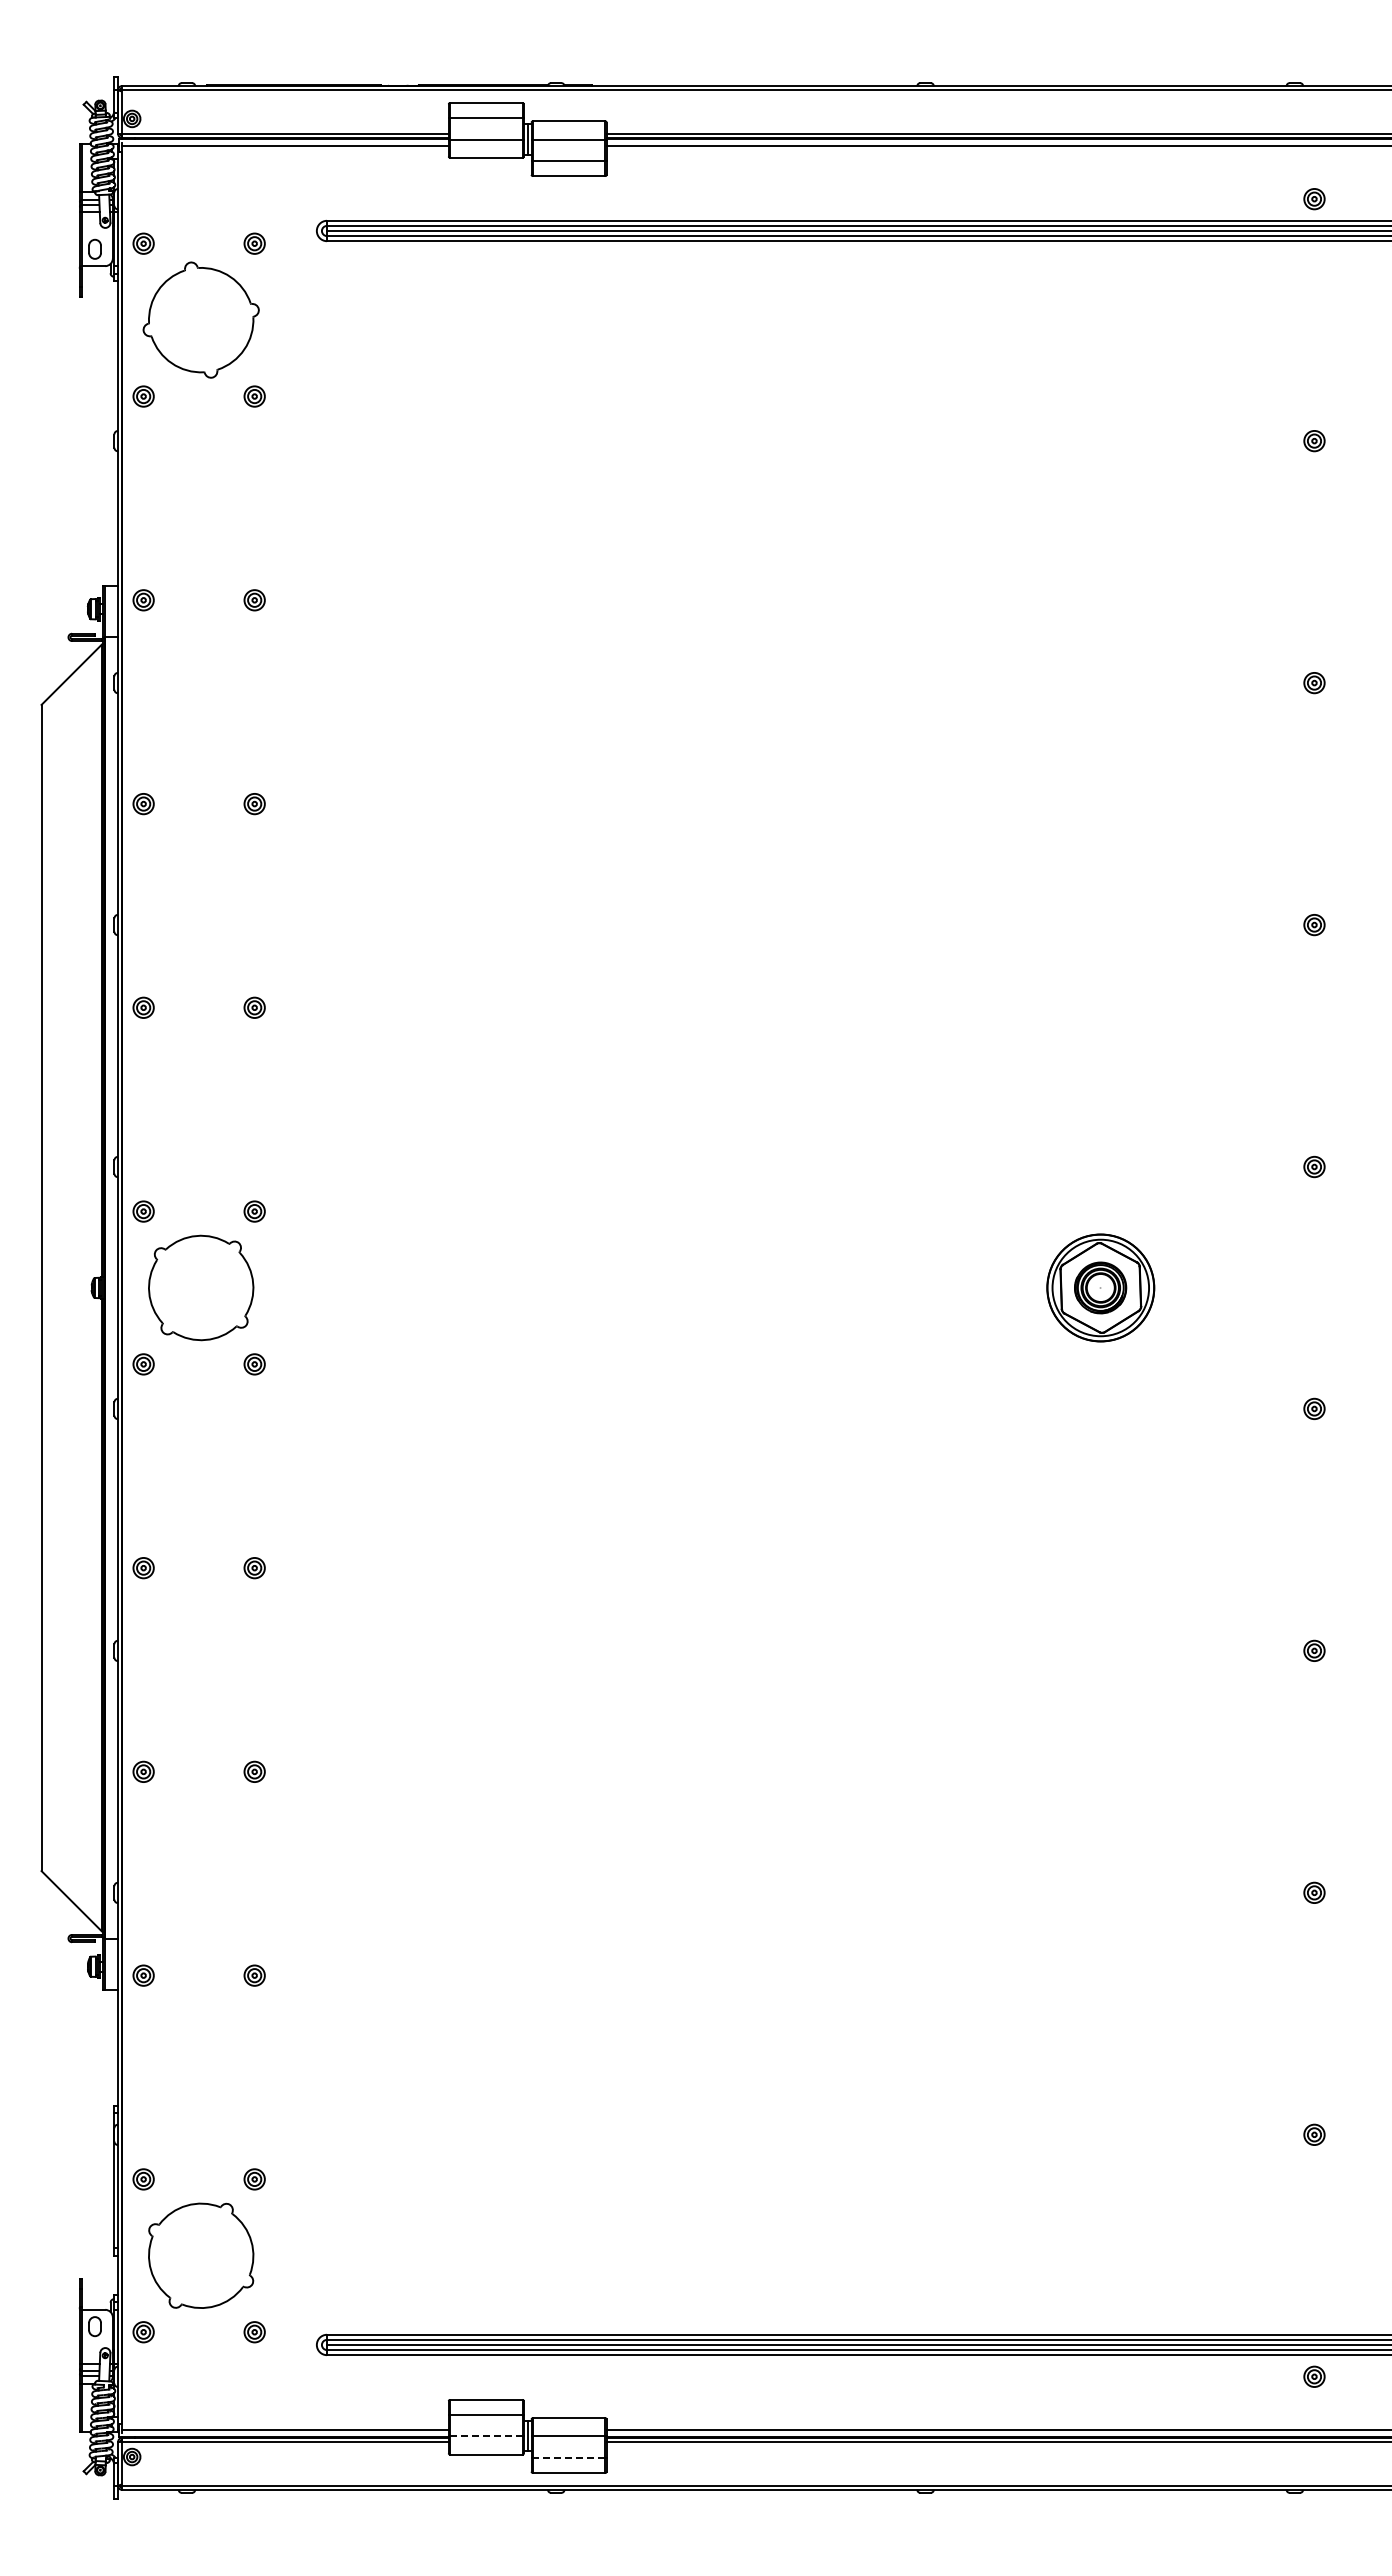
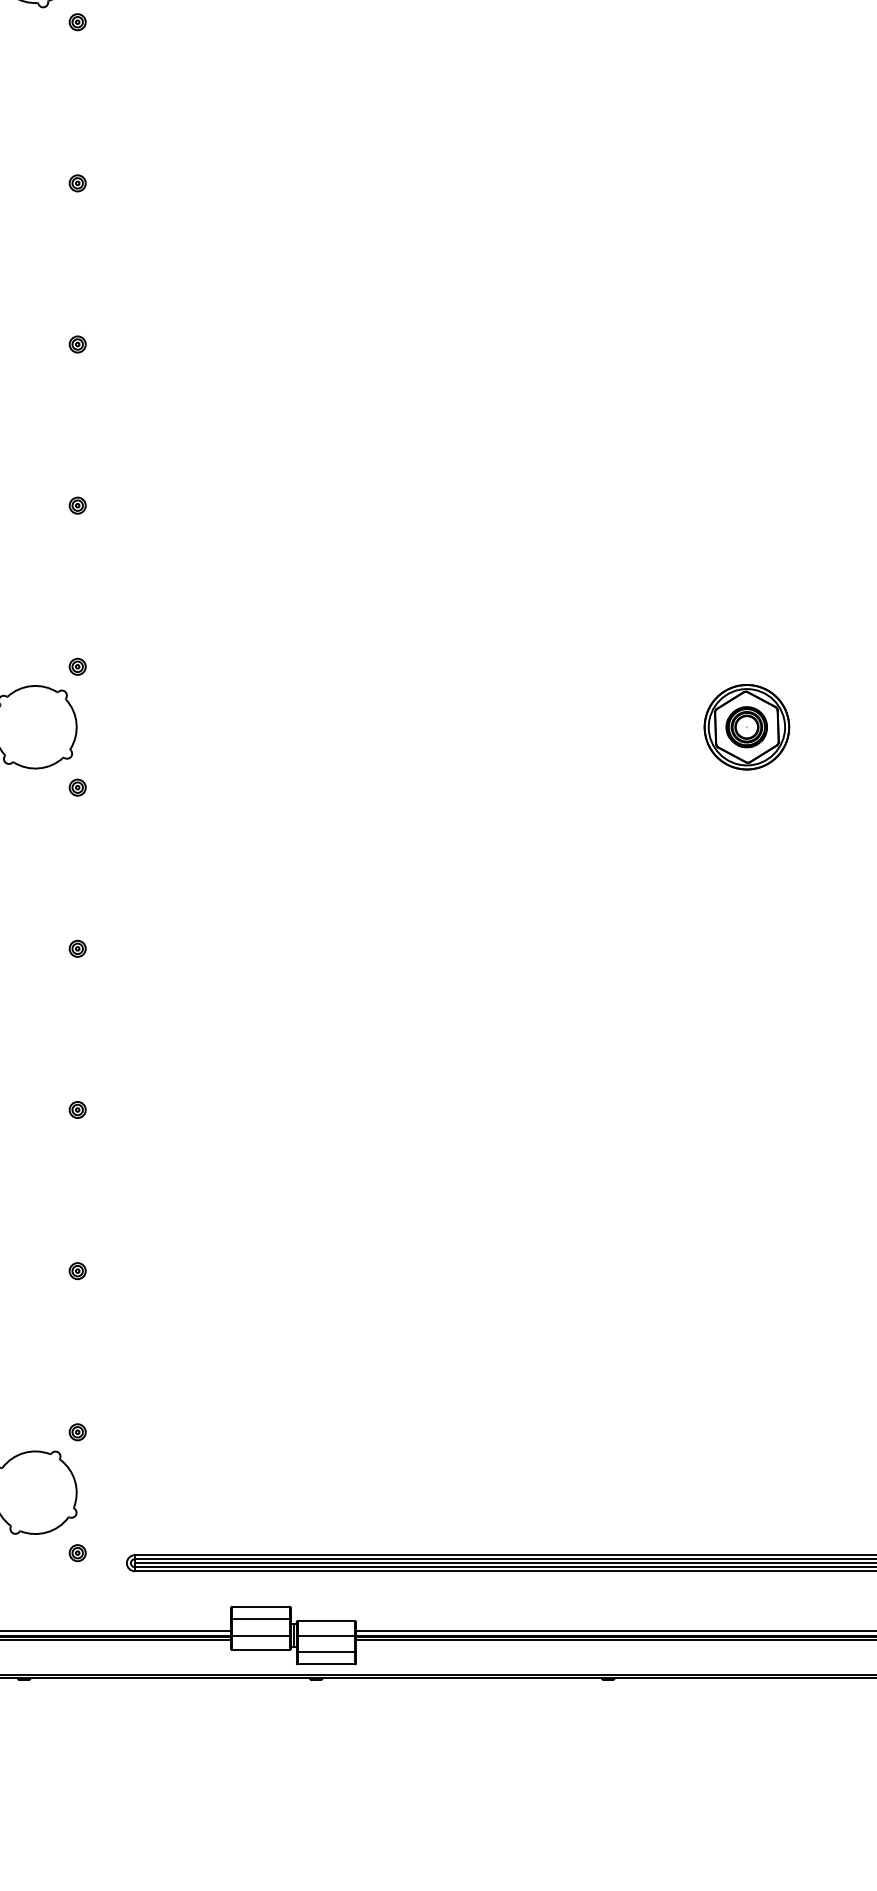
line: (486, 2436) -> (261, 1635), dashed -> solid
line: (568, 2457) -> (325, 1652), dashed -> solid

